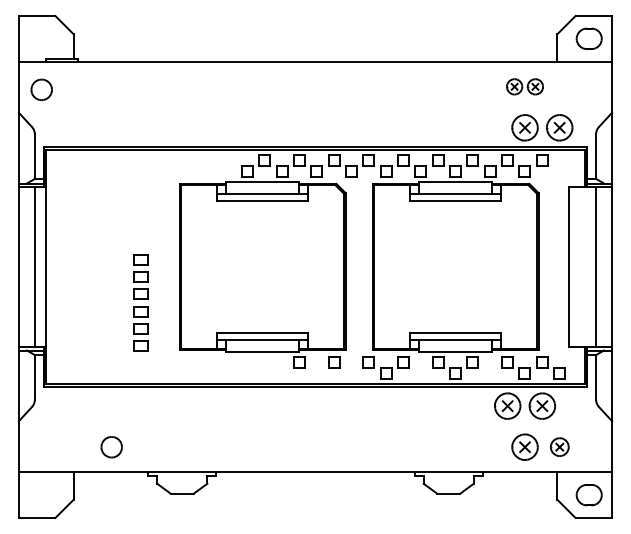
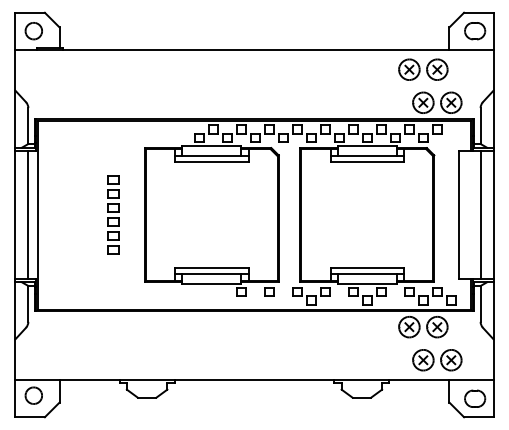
part: (524, 86) -> (422, 69), size x1.67
part: (41, 89) -> (33, 30), moved
part: (140, 302) -> (113, 214), moved
part: (559, 446) -> (451, 359), size x1.43
part: (111, 447) -> (33, 395), moved

